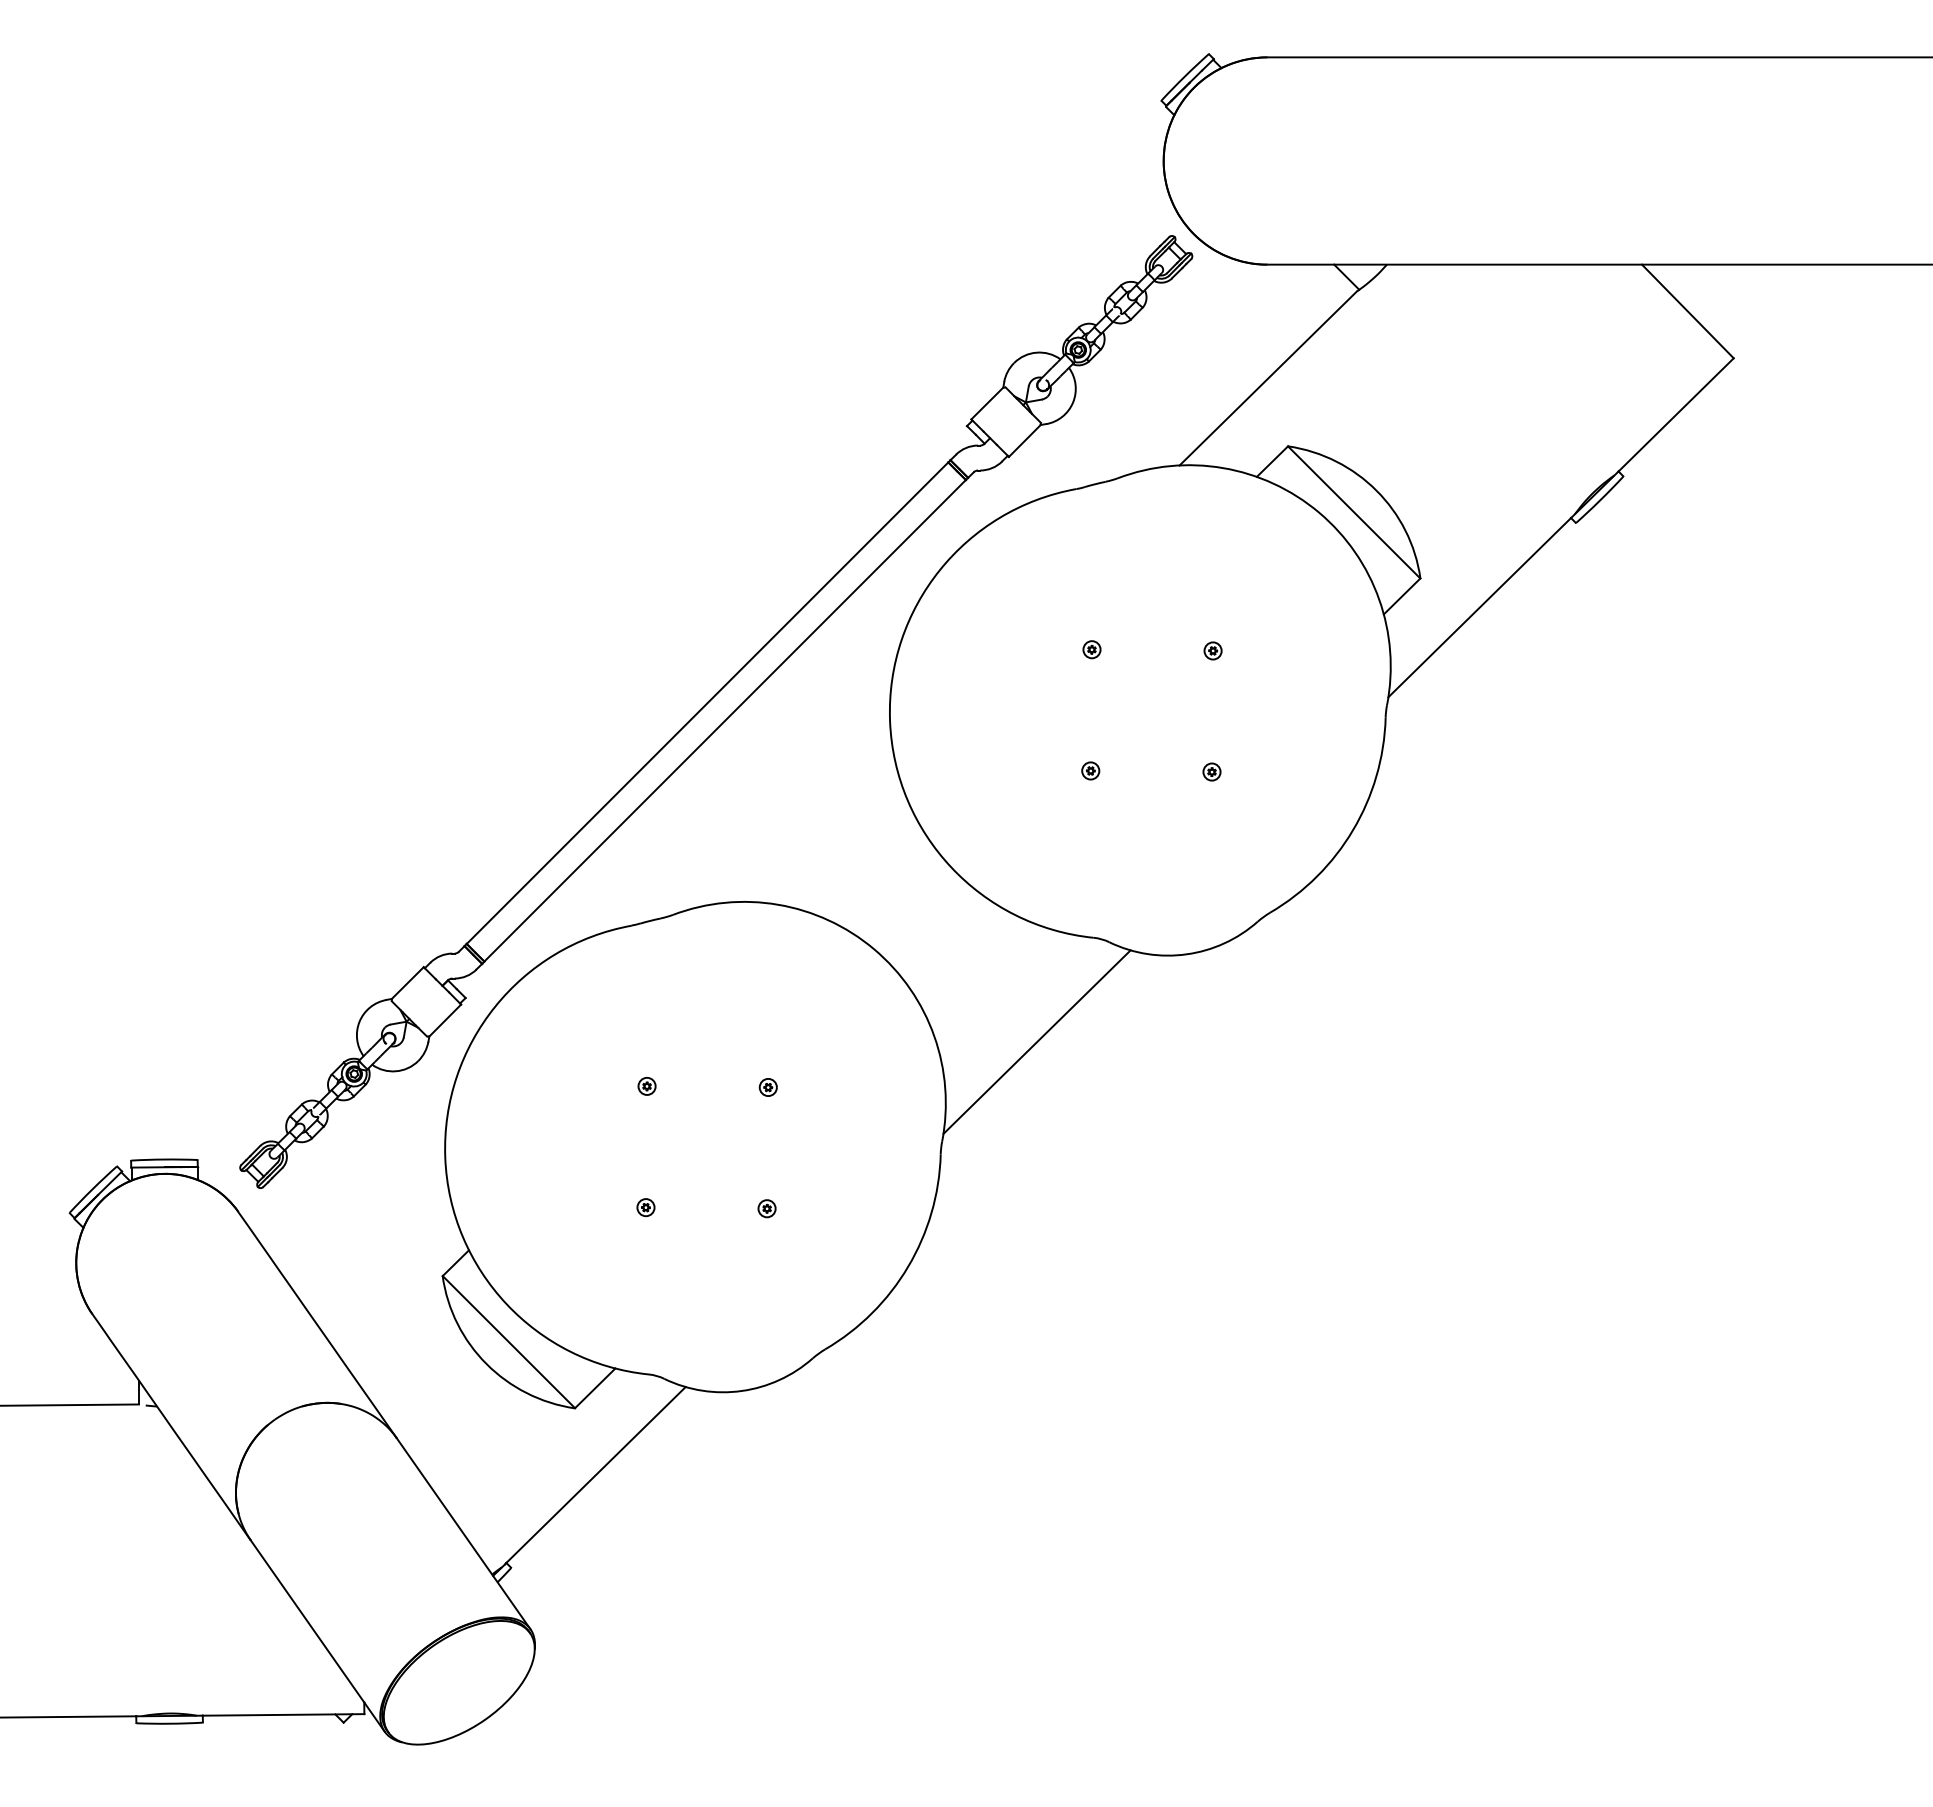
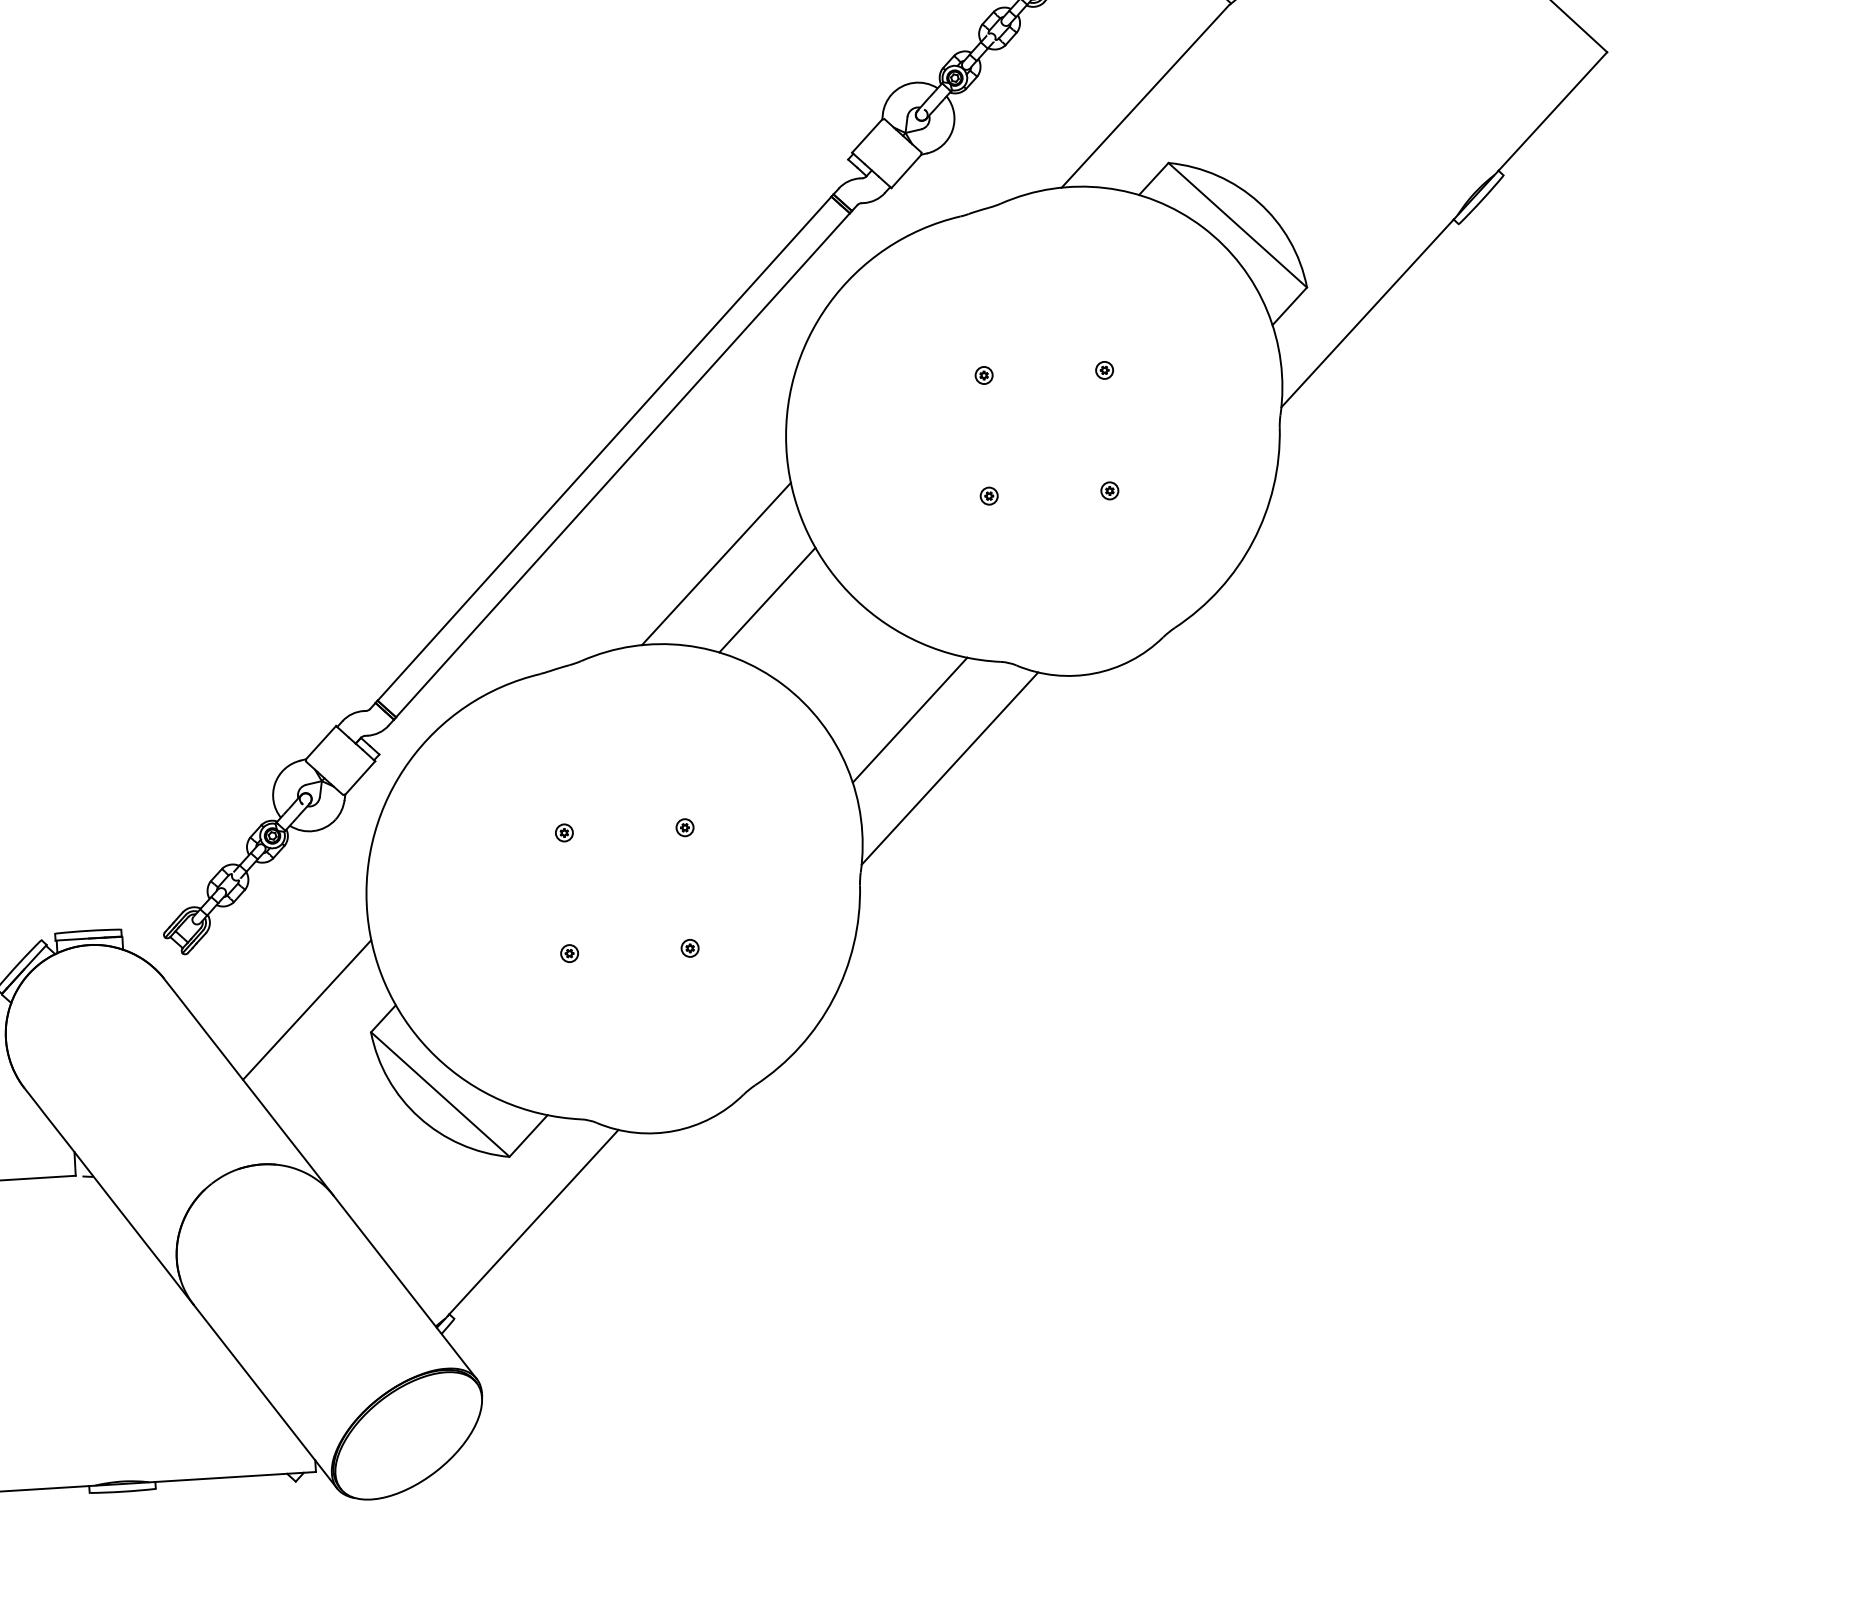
line: (813, 824) -> (716, 563), added
line: (862, 863) -> (767, 600), added
line: (999, 991) -> (909, 720), added
line: (379, 1250) -> (306, 1010), added

